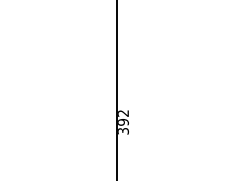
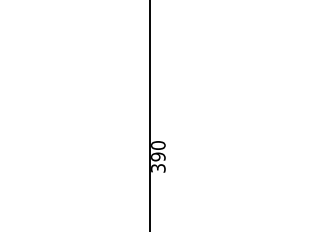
text: (123, 113) -> (158, 145), 392 -> 390

